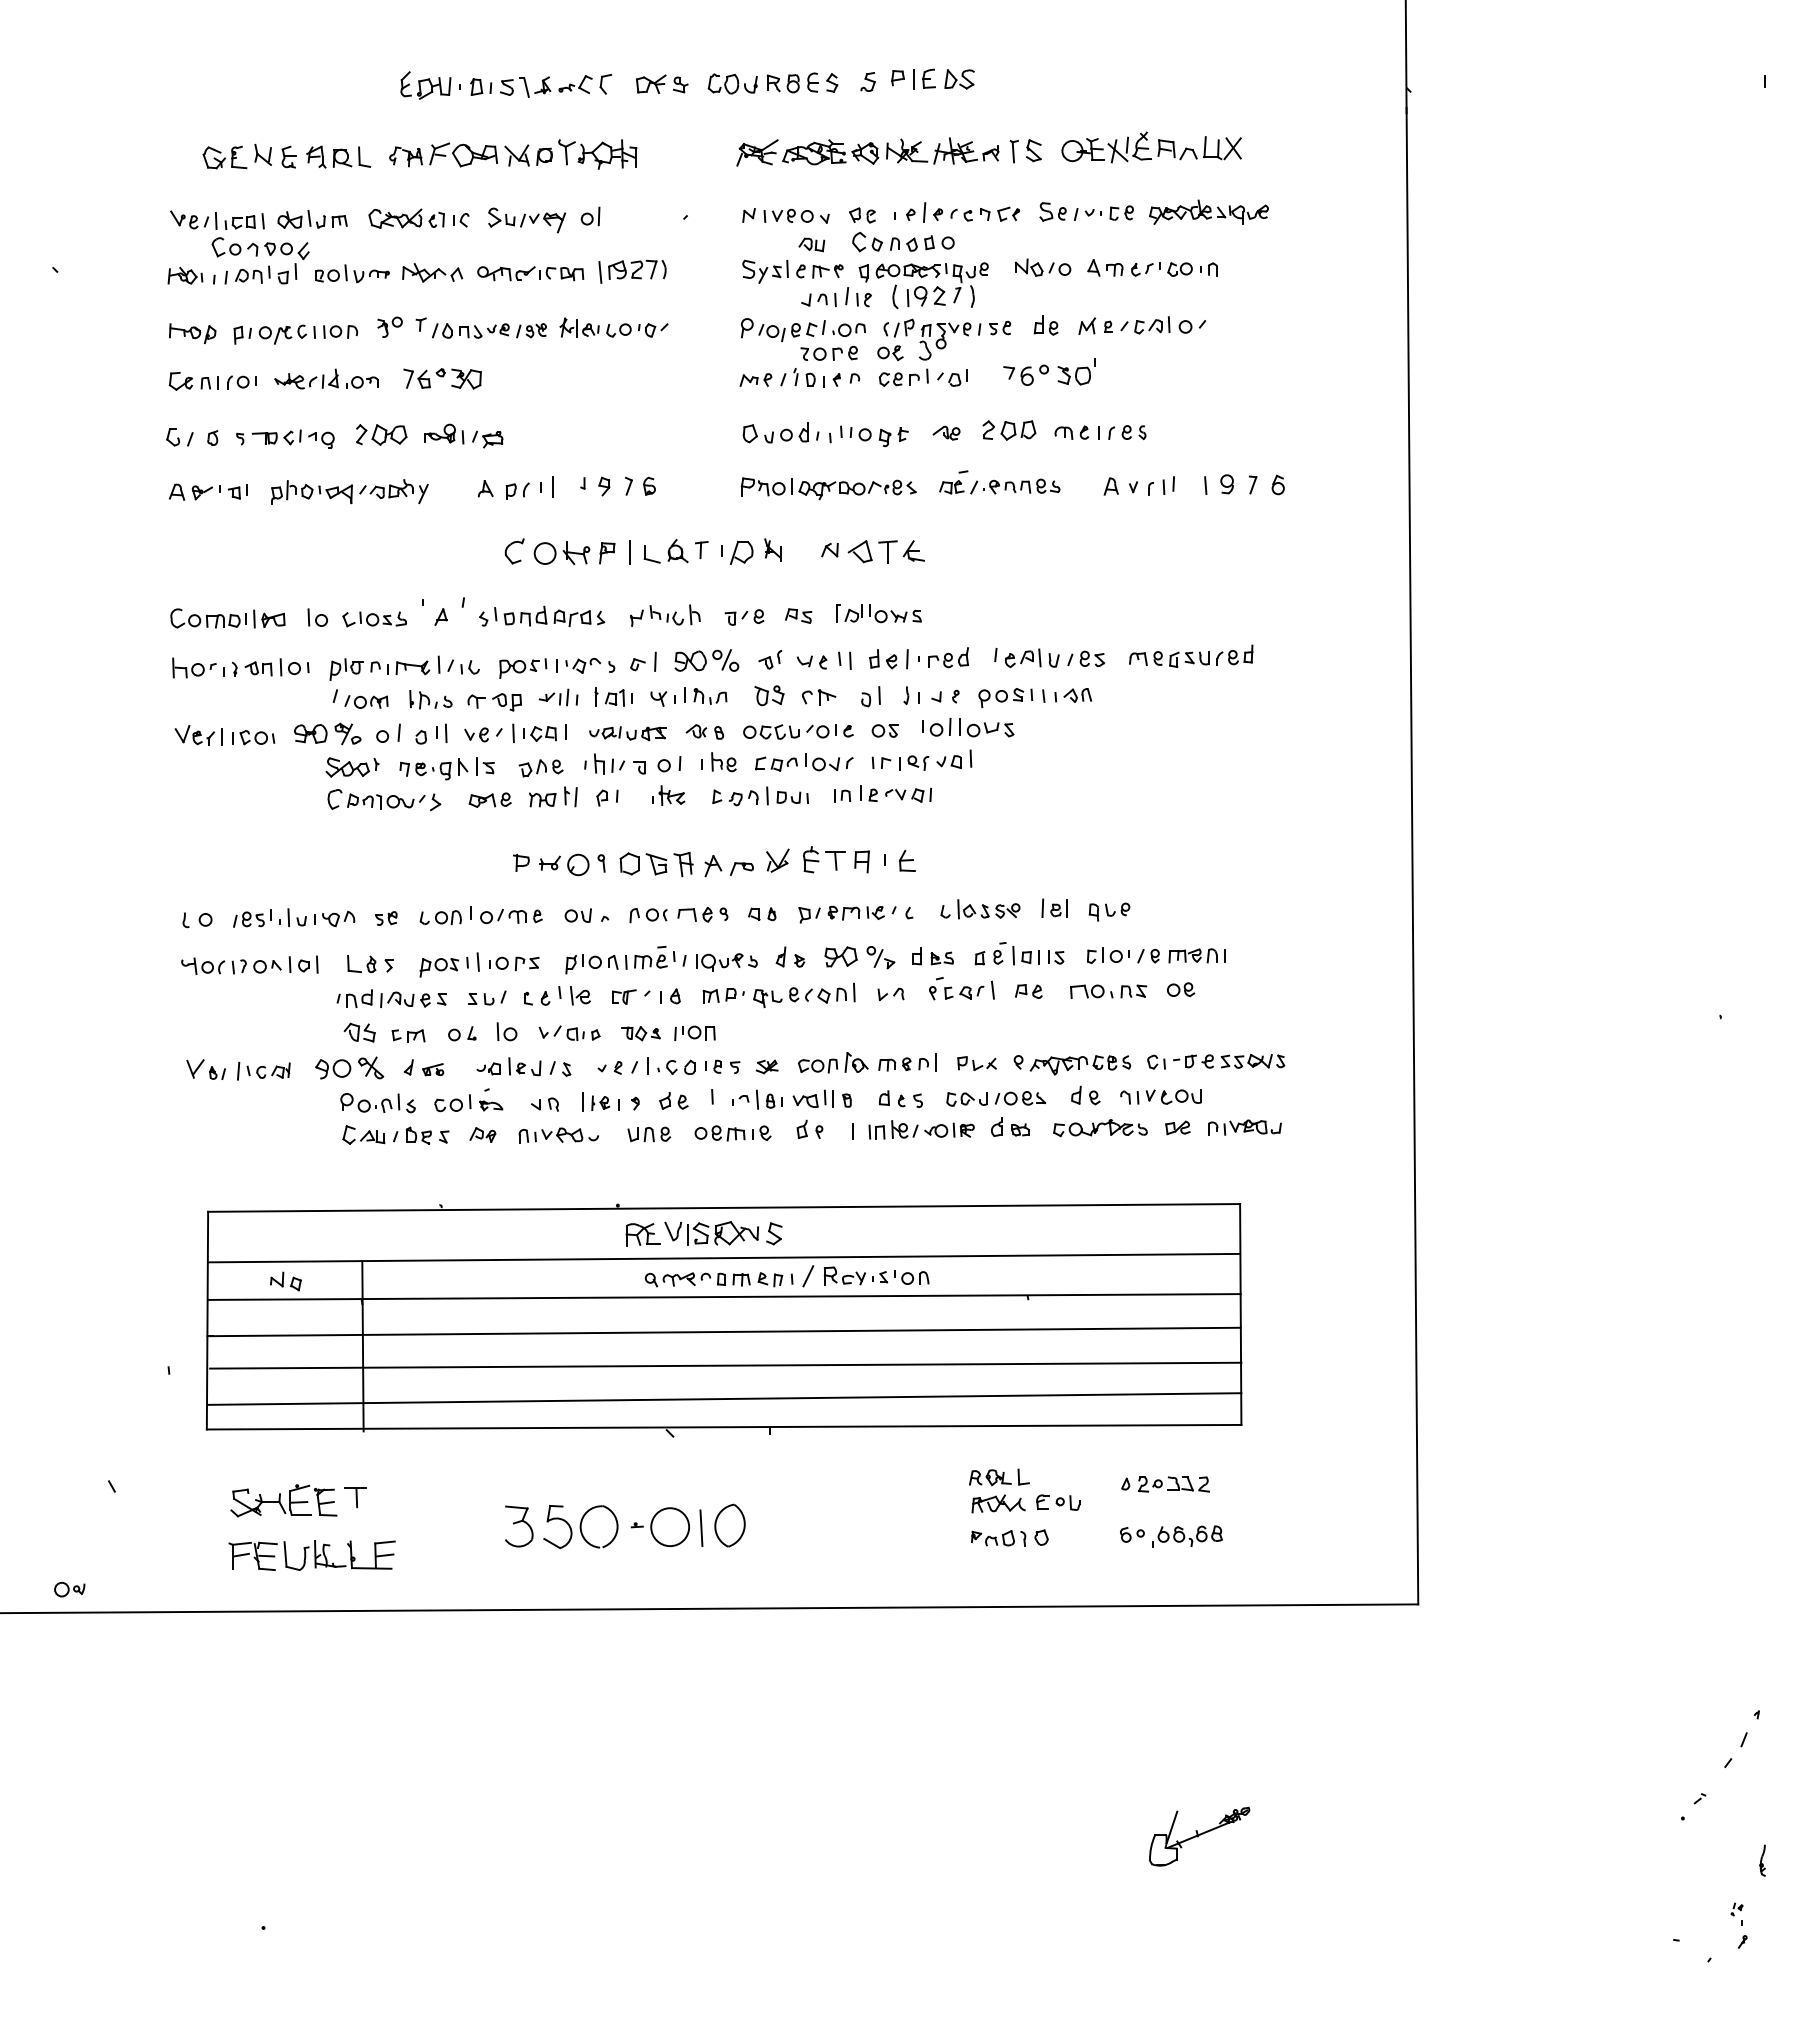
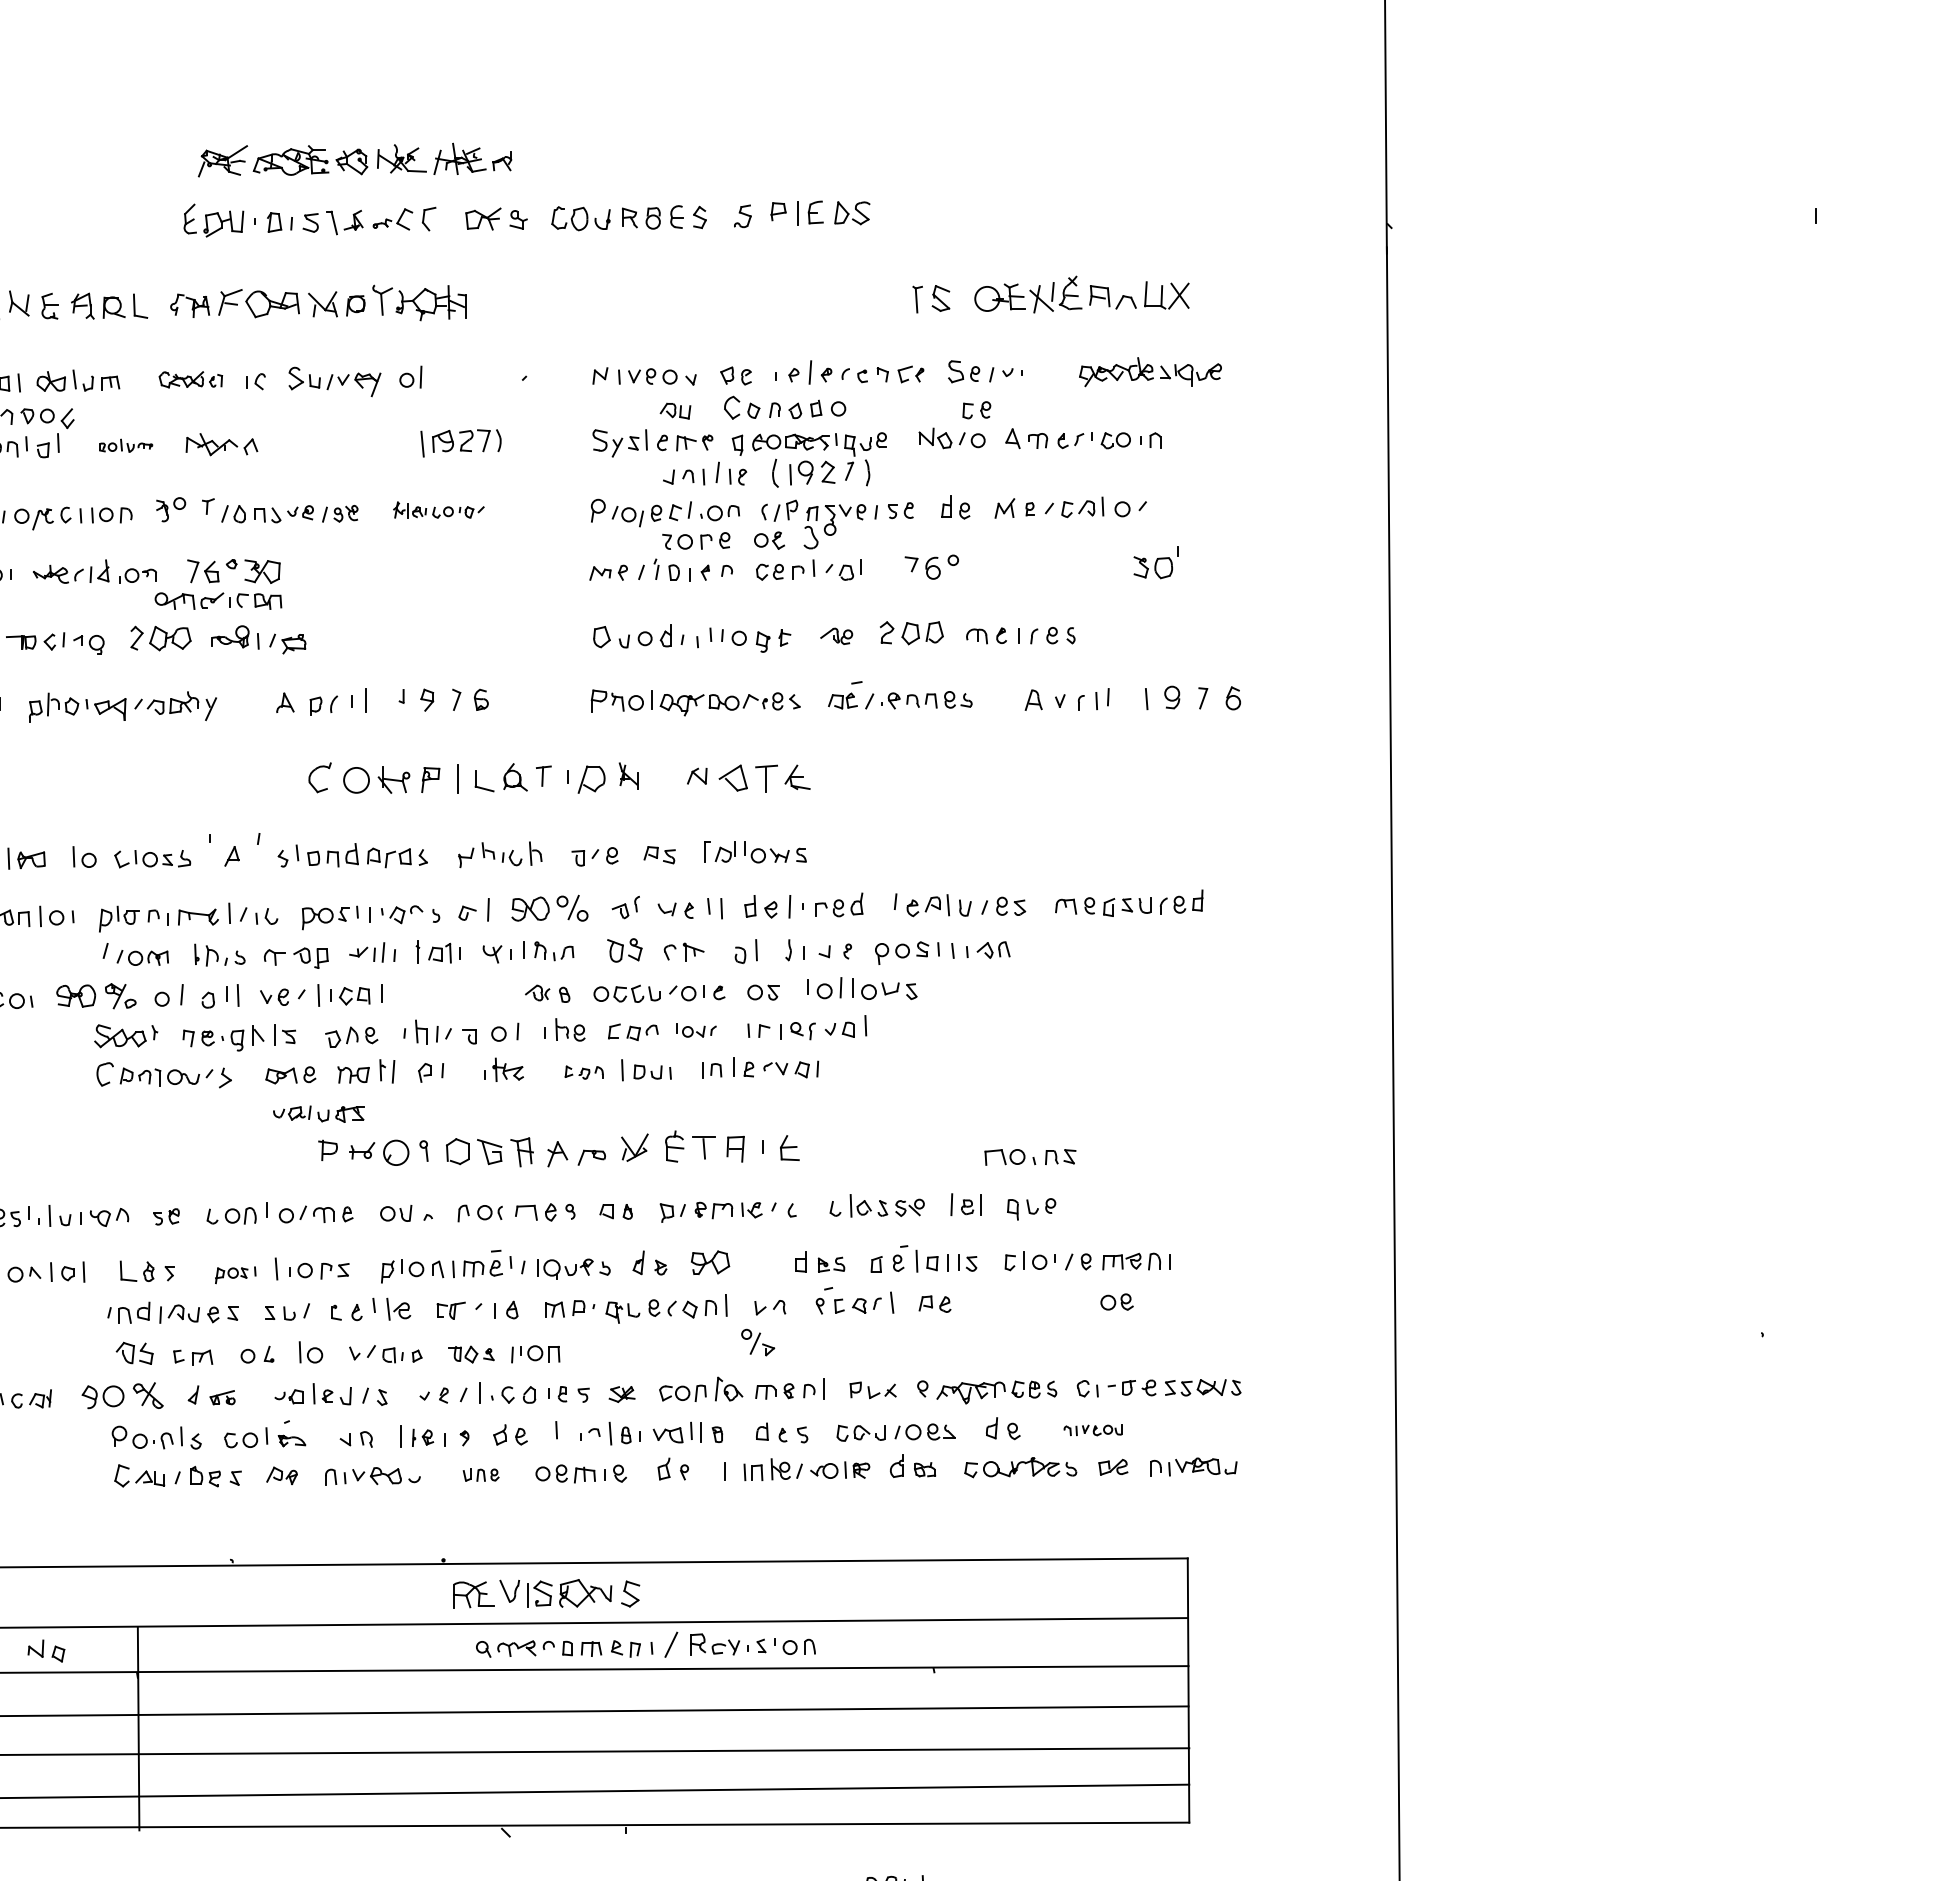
part: (867, 151) -> (354, 159), moved
part: (1121, 212) -> (976, 409), moved
part: (406, 218) -> (190, 379), size x0.7
part: (352, 273) -> (126, 445), size x0.6
part: (530, 273) -> (218, 600), moved
part: (613, 327) -> (438, 509), size x0.7
part: (1076, 371) -> (1155, 562), moved
part: (627, 733) -> (318, 1114), moved
part: (829, 762) -> (696, 1030), size x0.7
part: (735, 797) -> (584, 1072), size x0.7
part: (880, 957) -> (757, 1342), moved
part: (443, 967) -> (234, 1275), size x0.7
part: (1108, 991) -> (1030, 1157), moved
part: (1160, 1096) -> (1092, 1429), size x0.6
part: (649, 1134) -> (481, 1475), size x0.7

